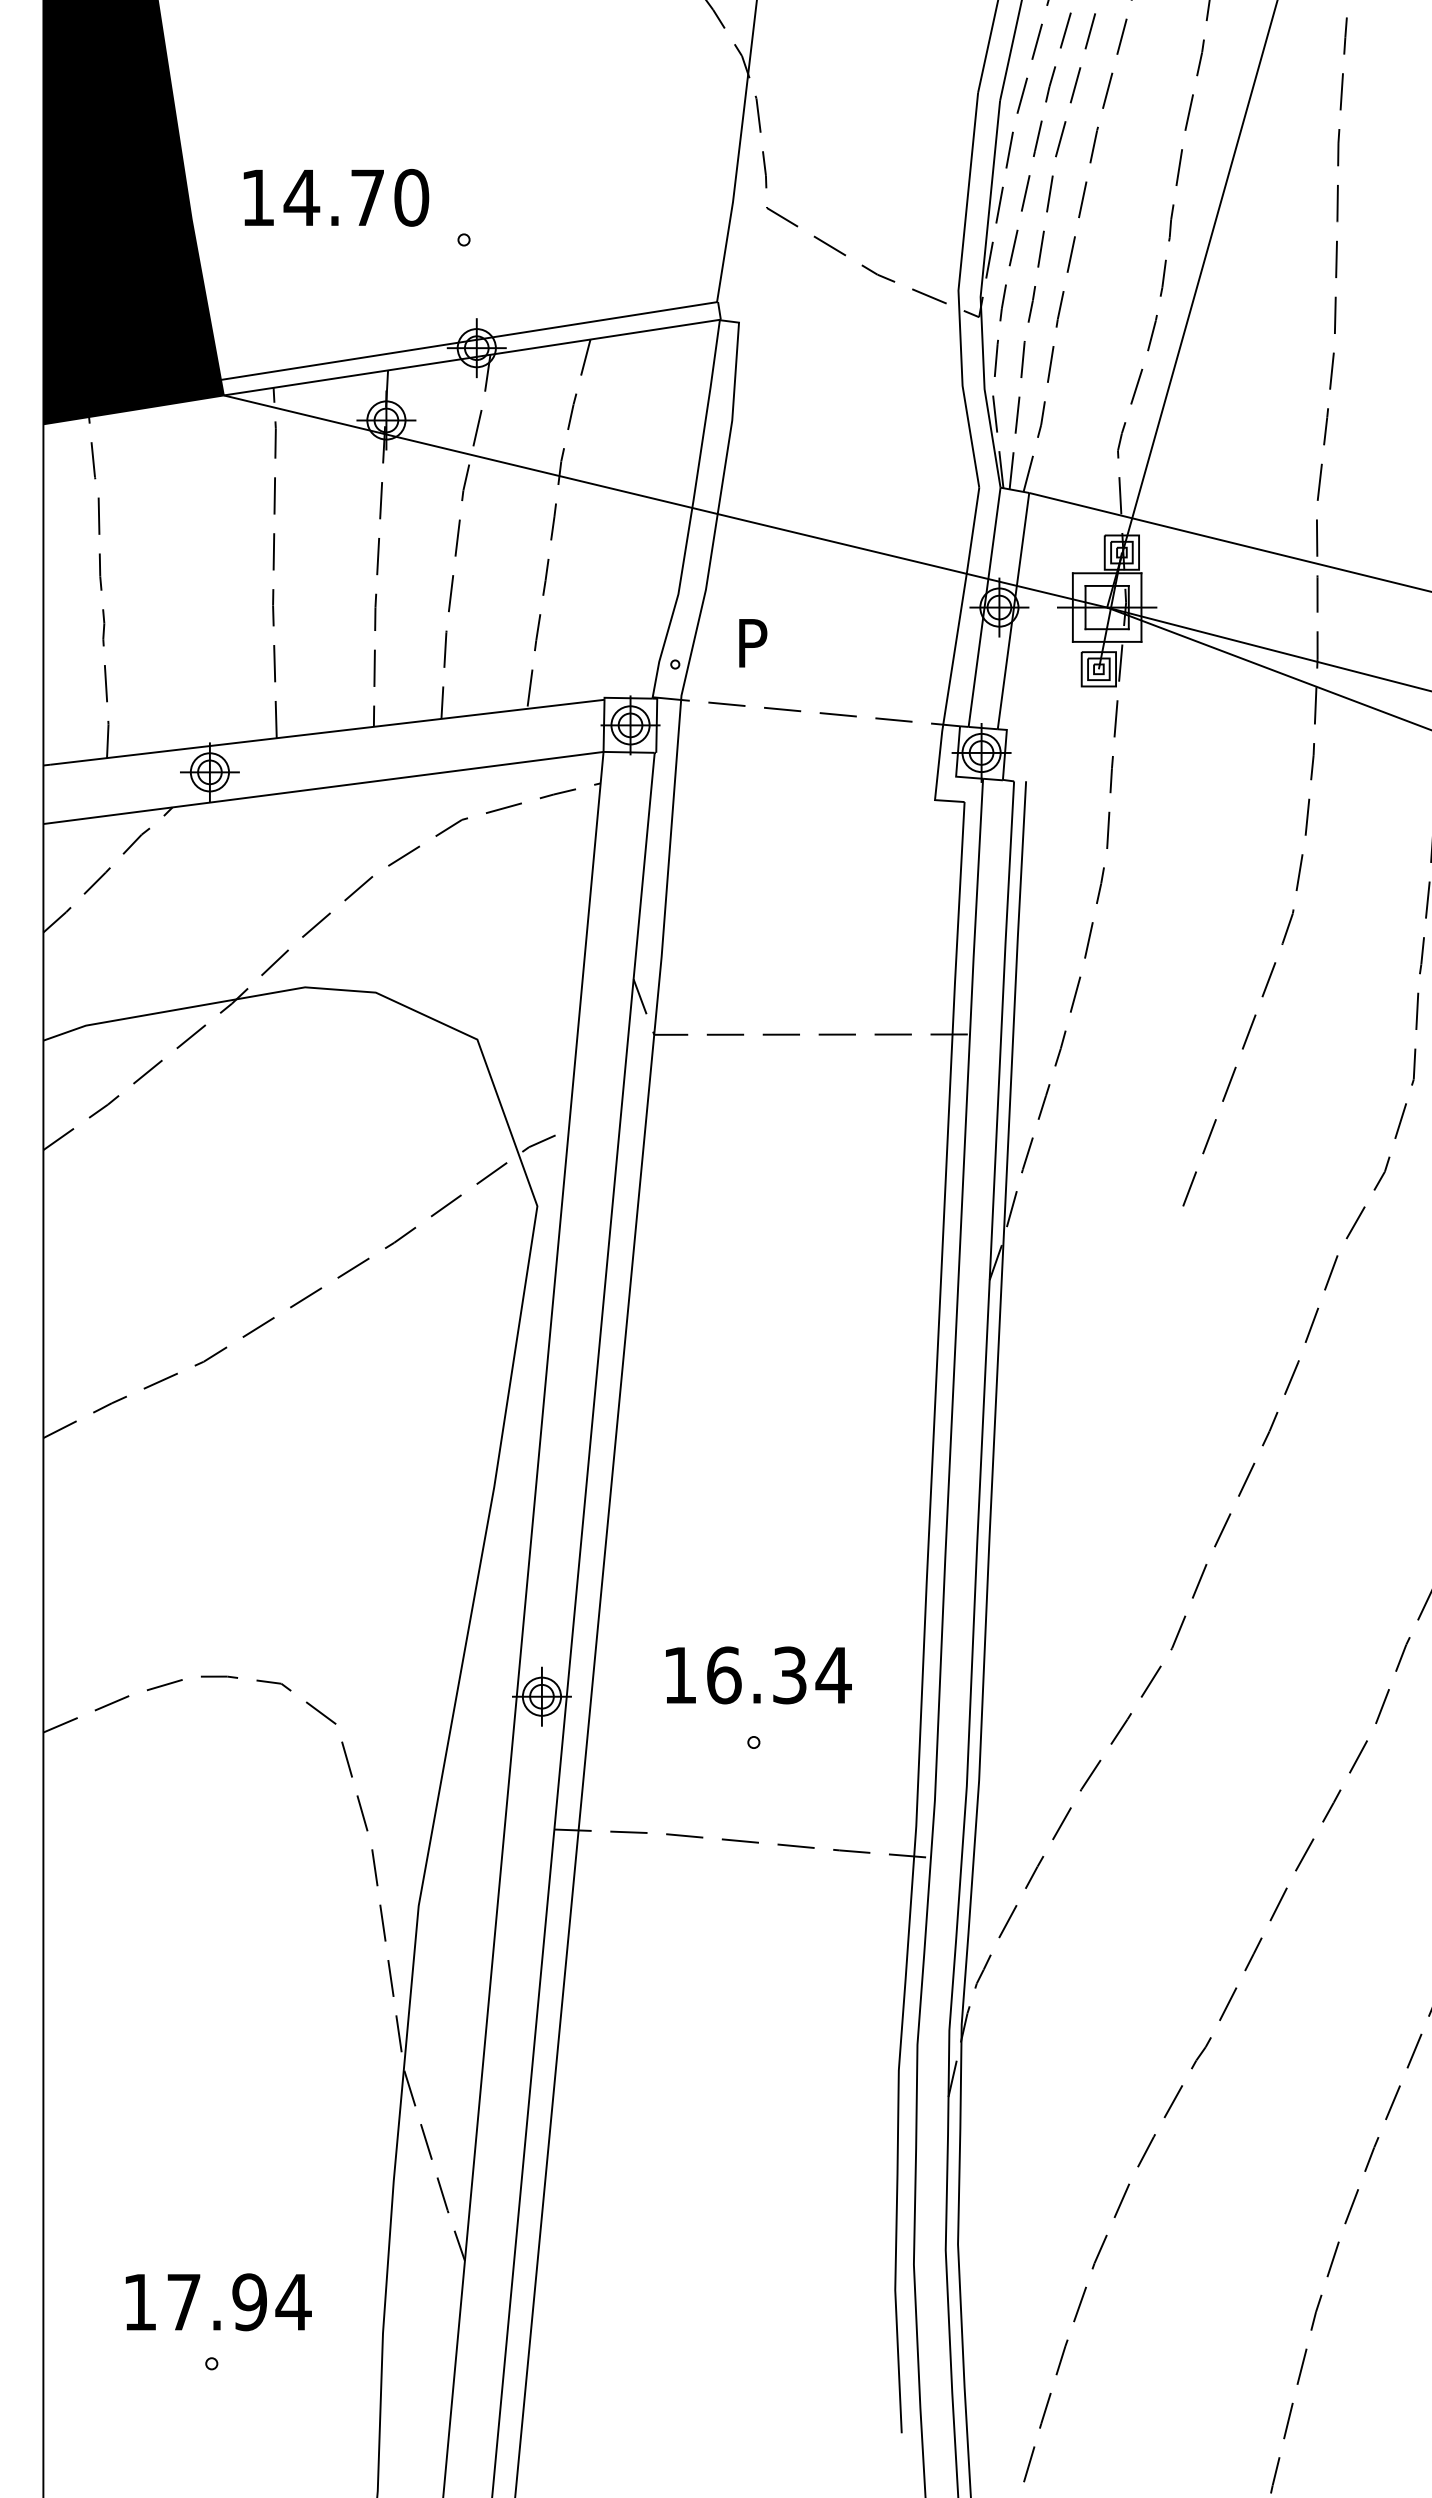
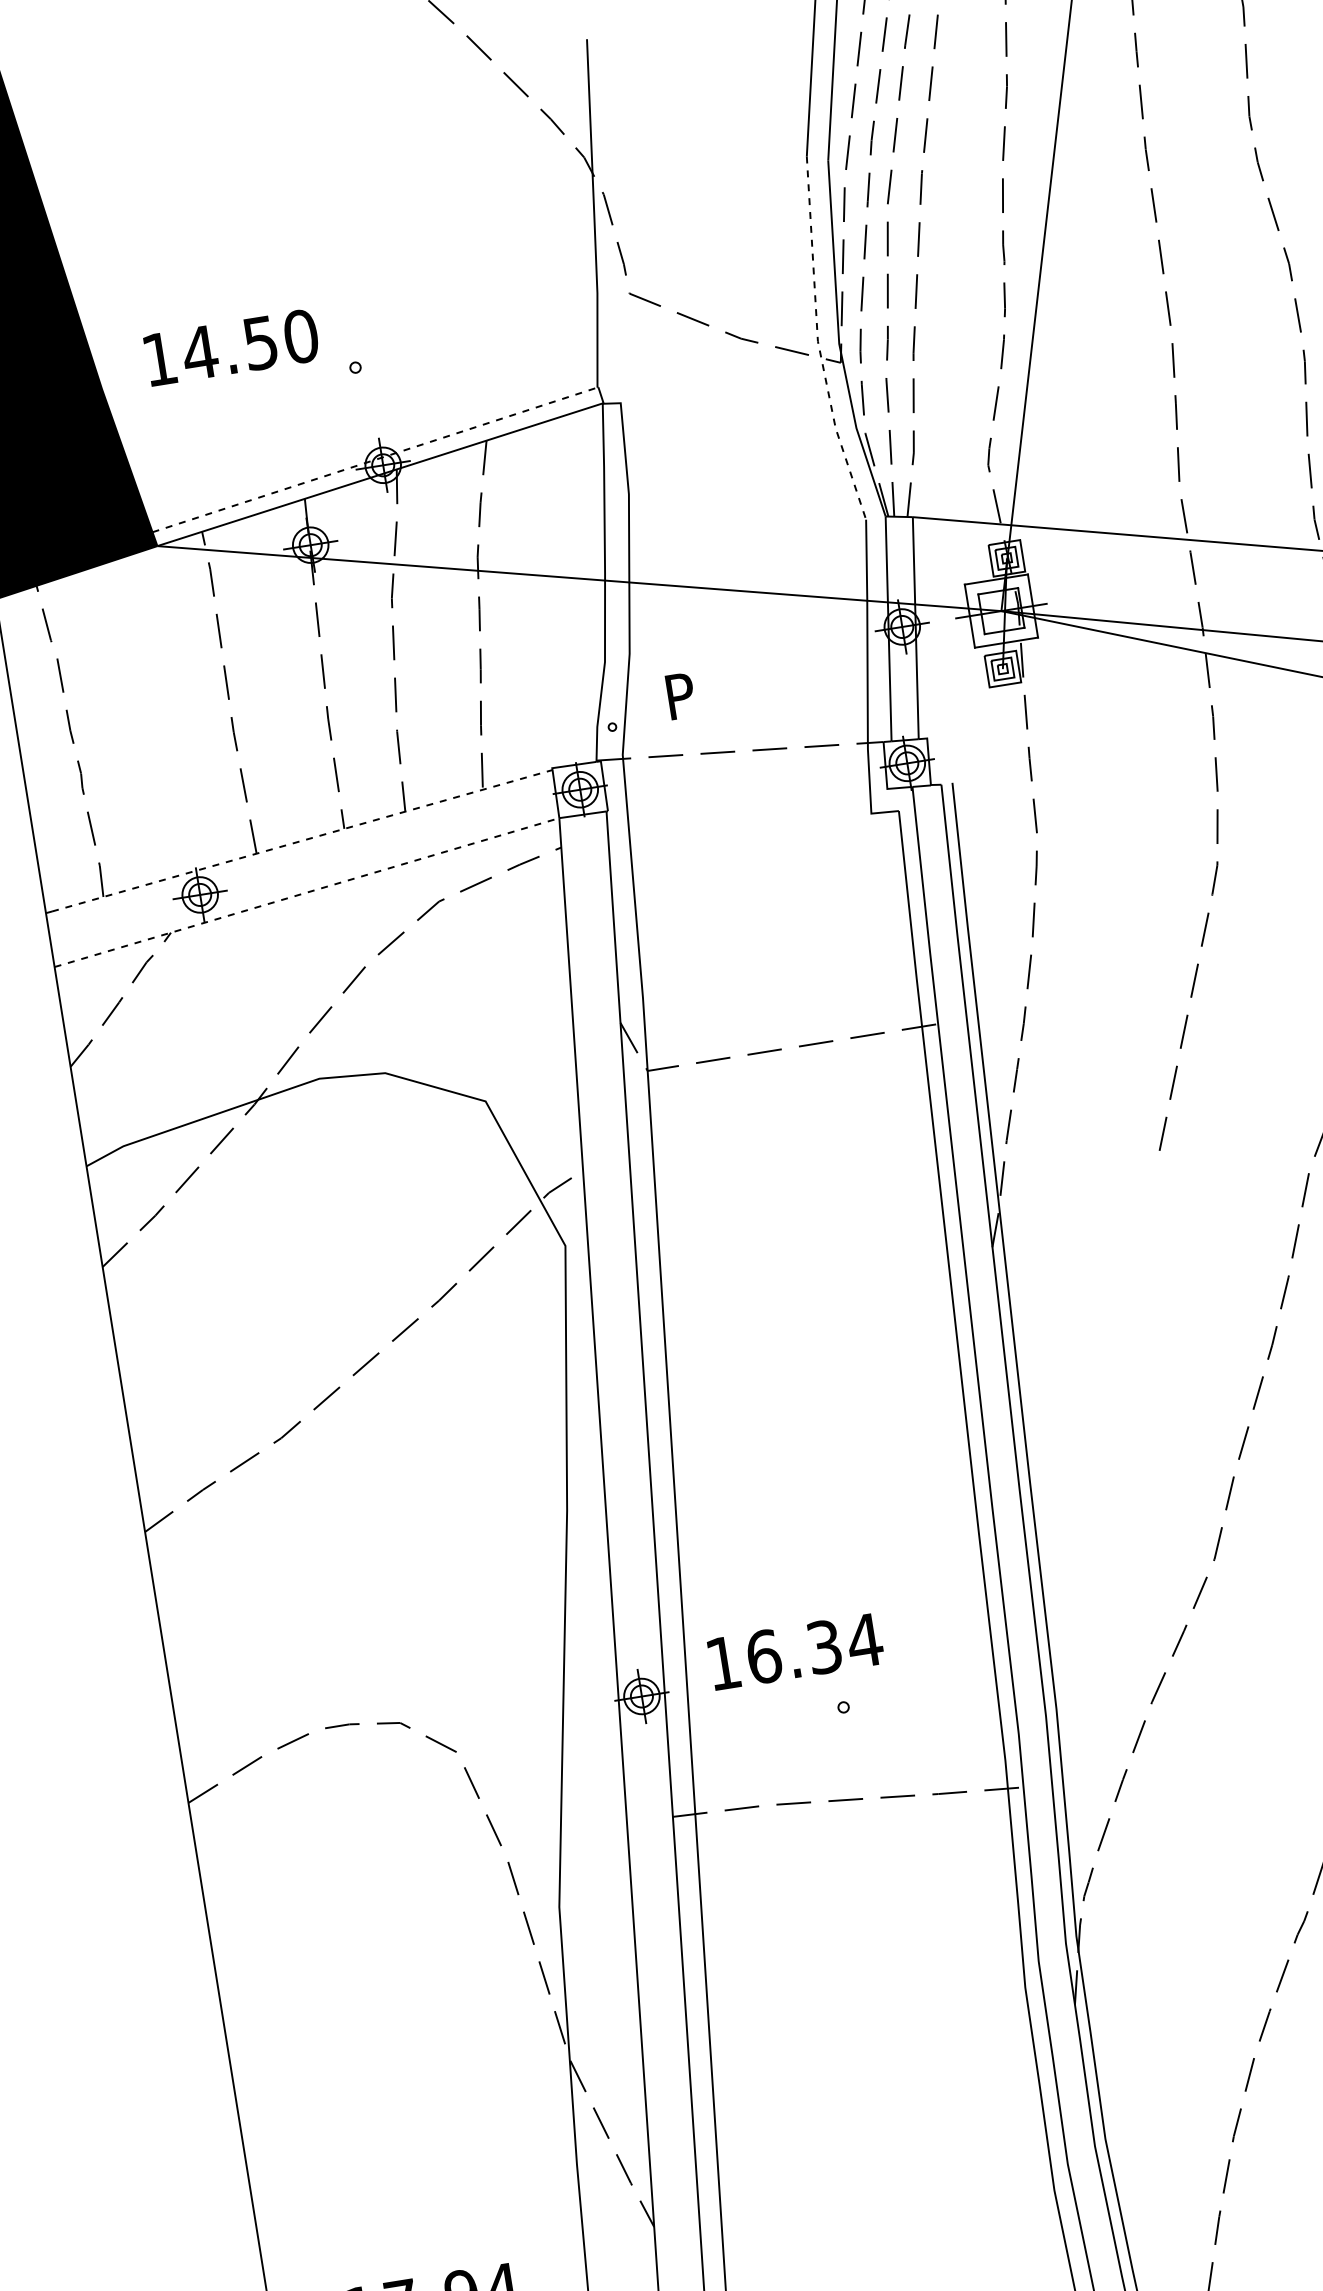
text: (367, 197) -> (260, 342), 14.70 -> 14.50
line: (958, 291) -> (818, 342), solid -> dashed
line: (469, 340) -> (375, 459), solid -> dashed
line: (327, 732) -> (302, 840), solid -> dashed
line: (323, 787) -> (306, 892), solid -> dashed
text: (758, 1675) -> (795, 1651), moved

